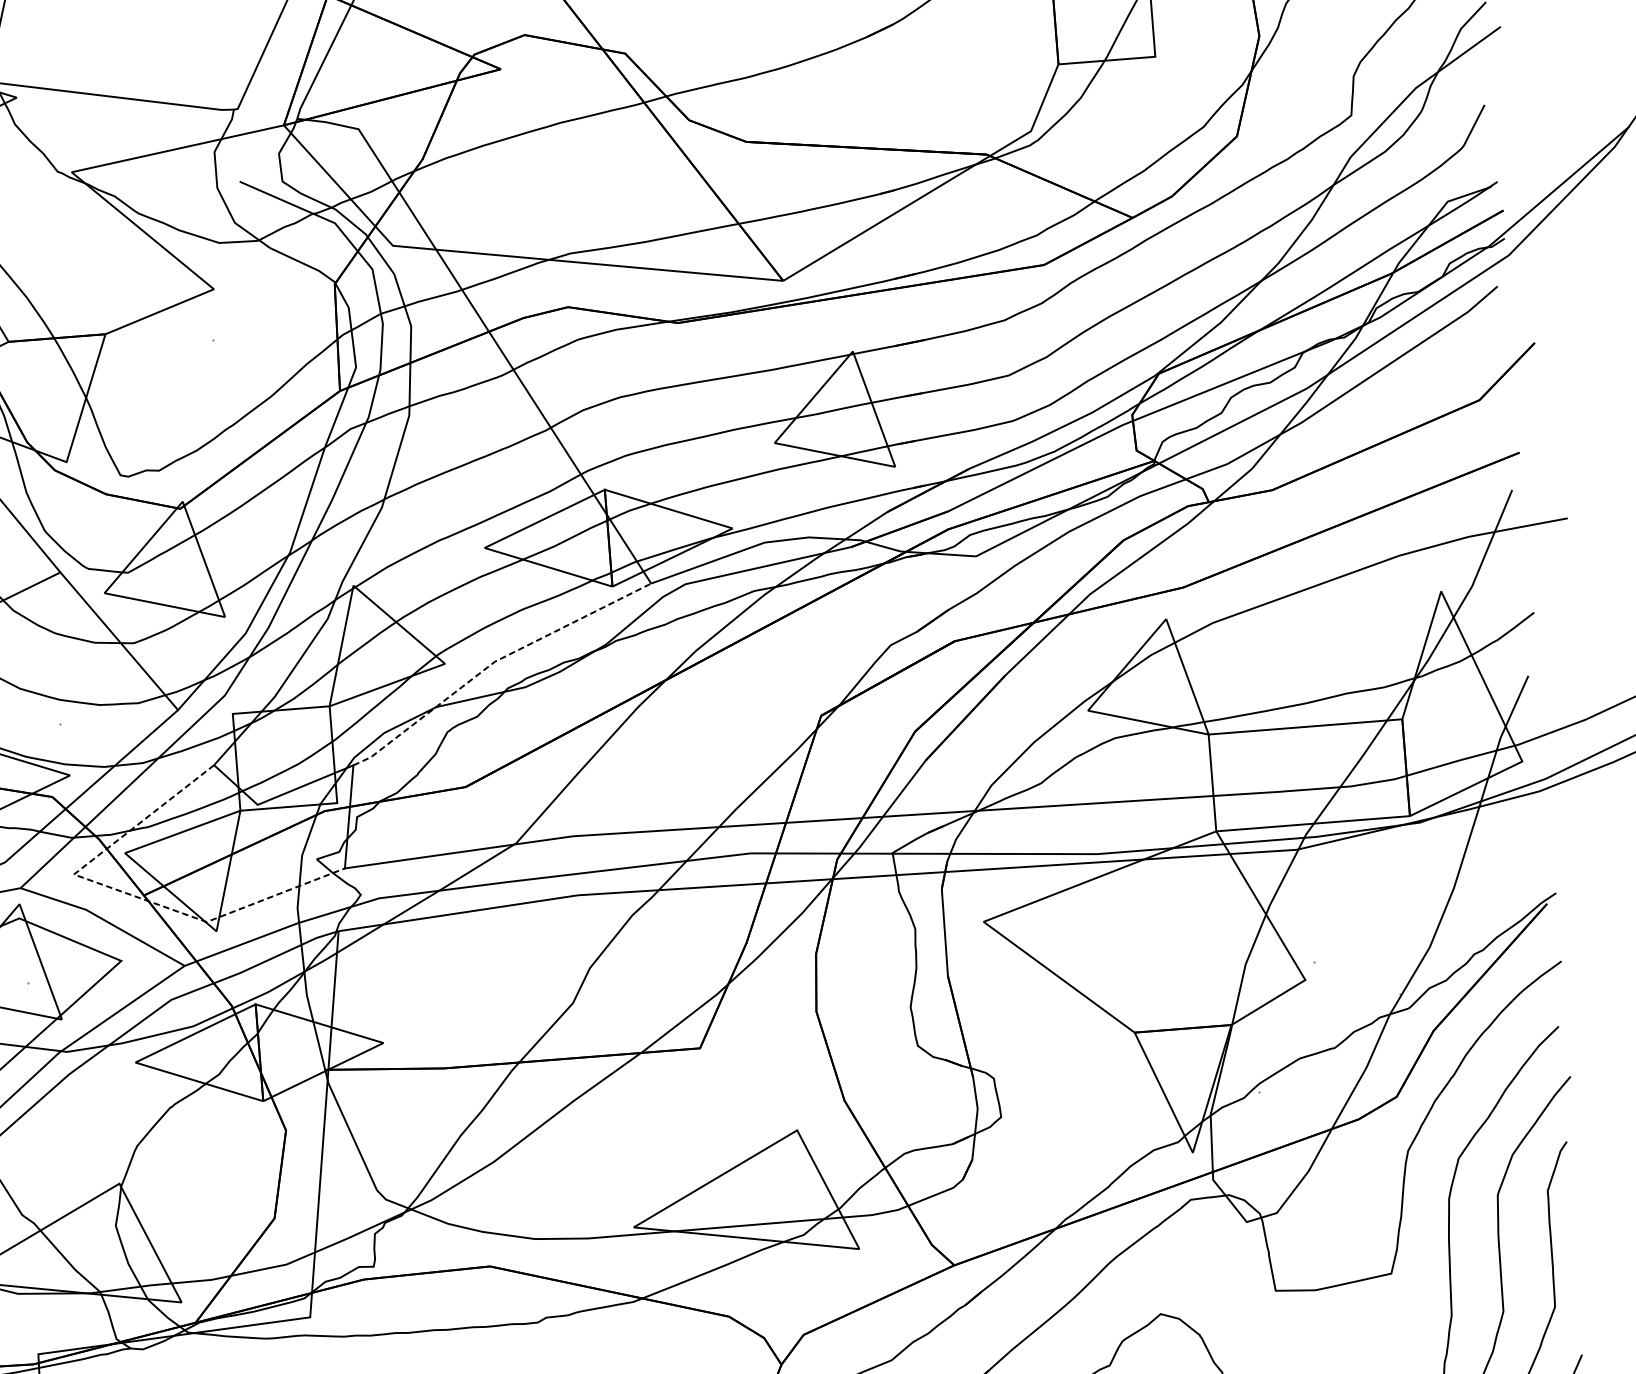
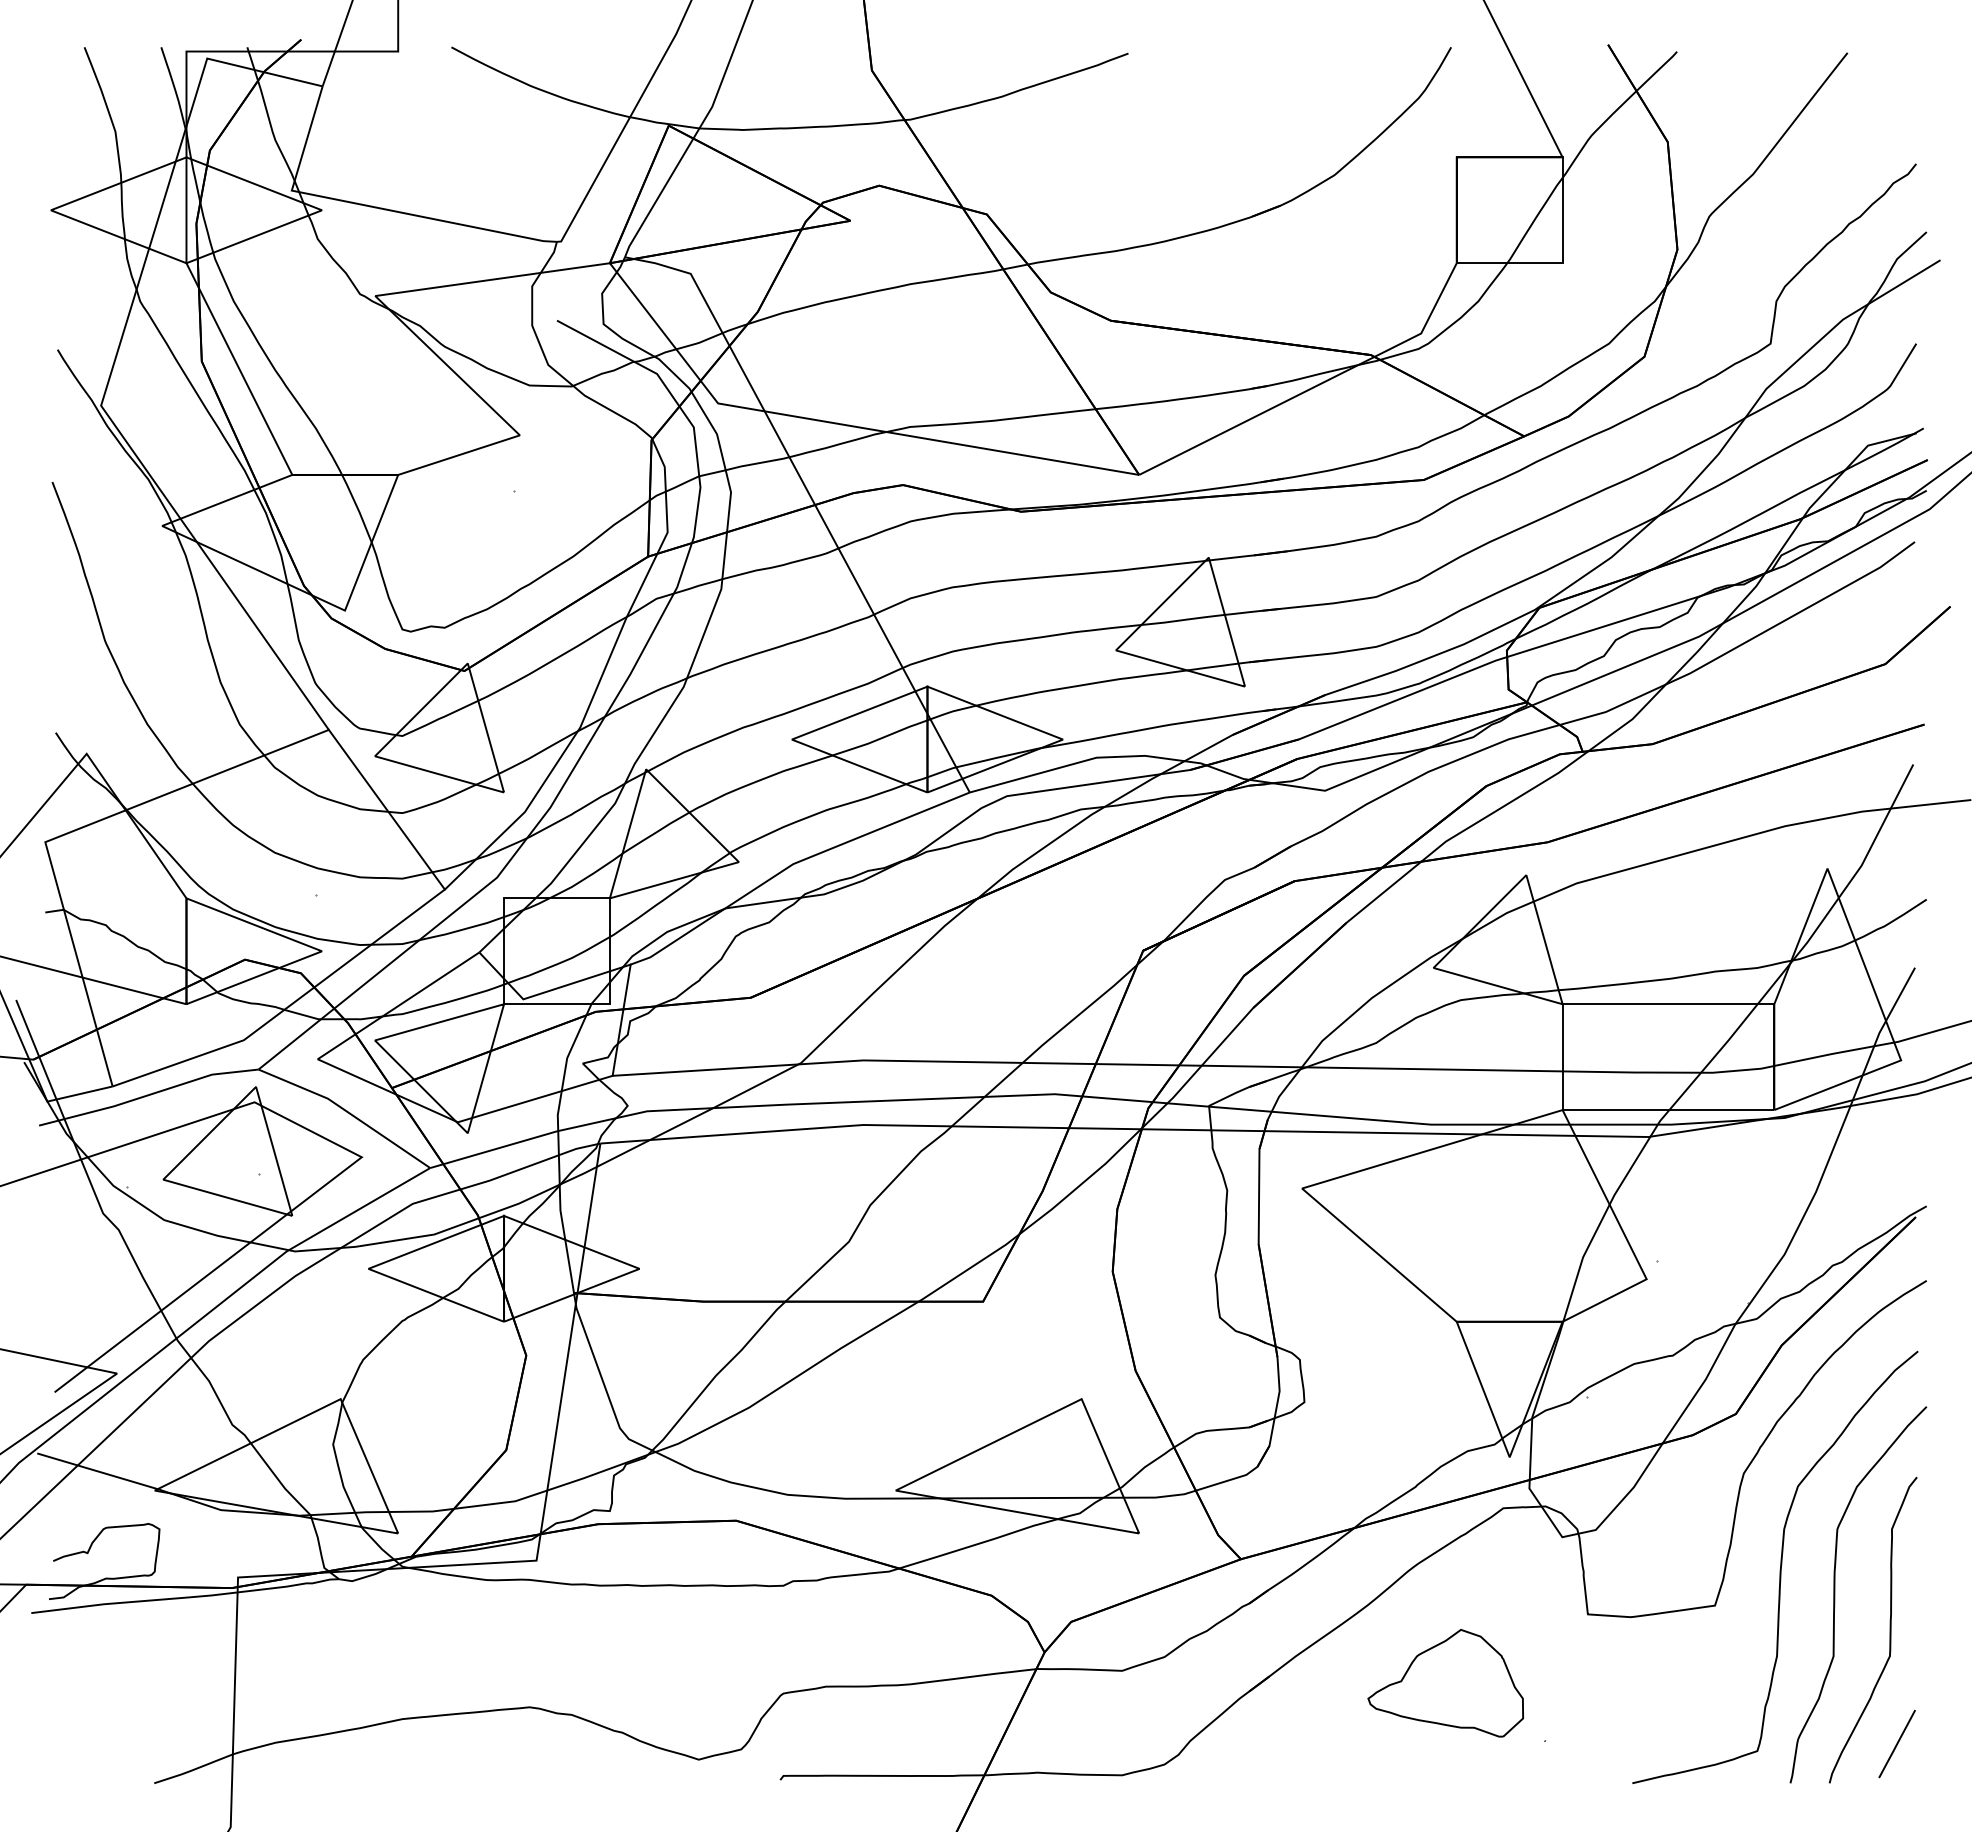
line: (495, 662) -> (793, 864), dashed -> solid
line: (126, 893) -> (373, 1084), dashed -> solid

